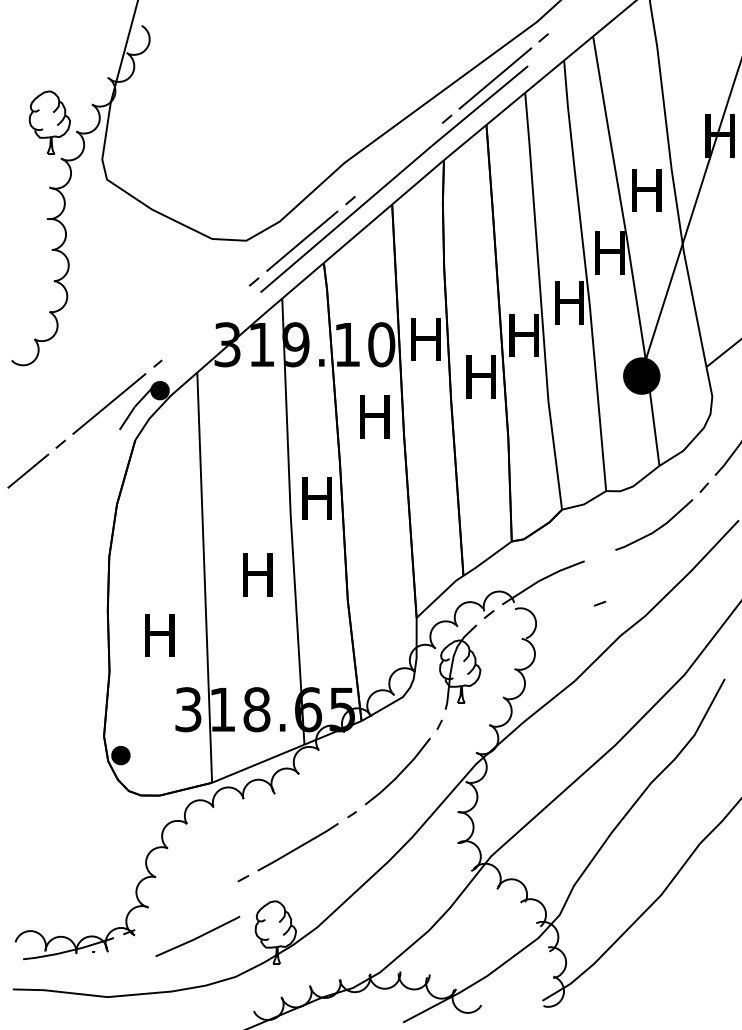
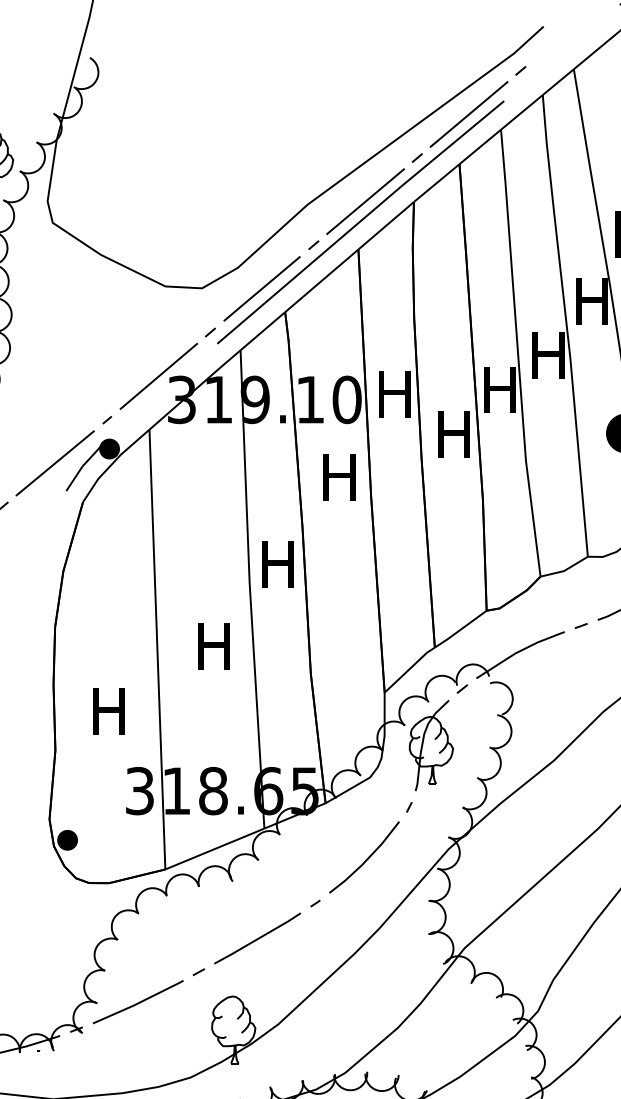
line: (398, 159) -> (365, 201), added
line: (205, 322) -> (158, 375), added
line: (599, 603) -> (580, 625), moved
line: (197, 936) -> (137, 1002), moved

